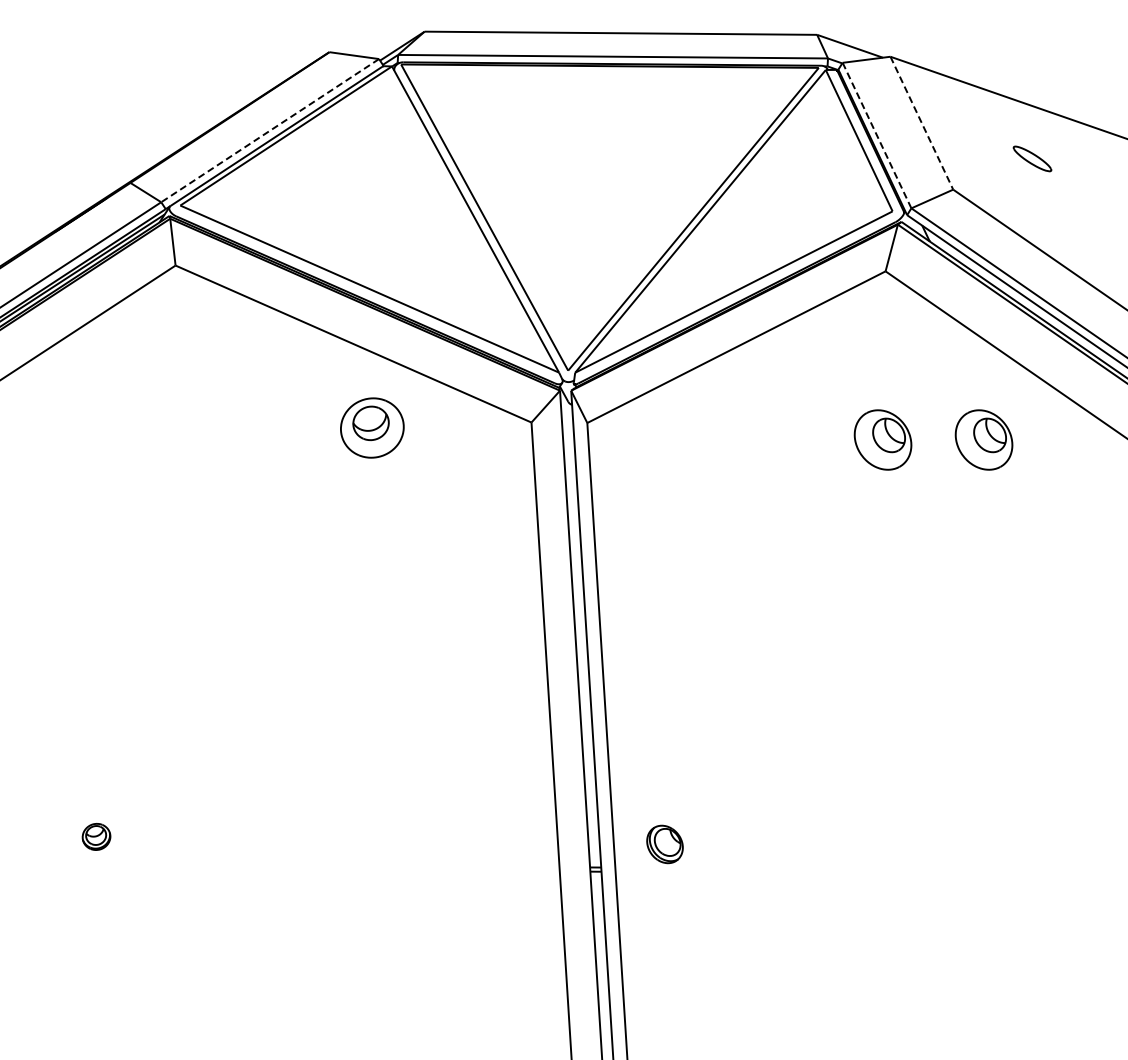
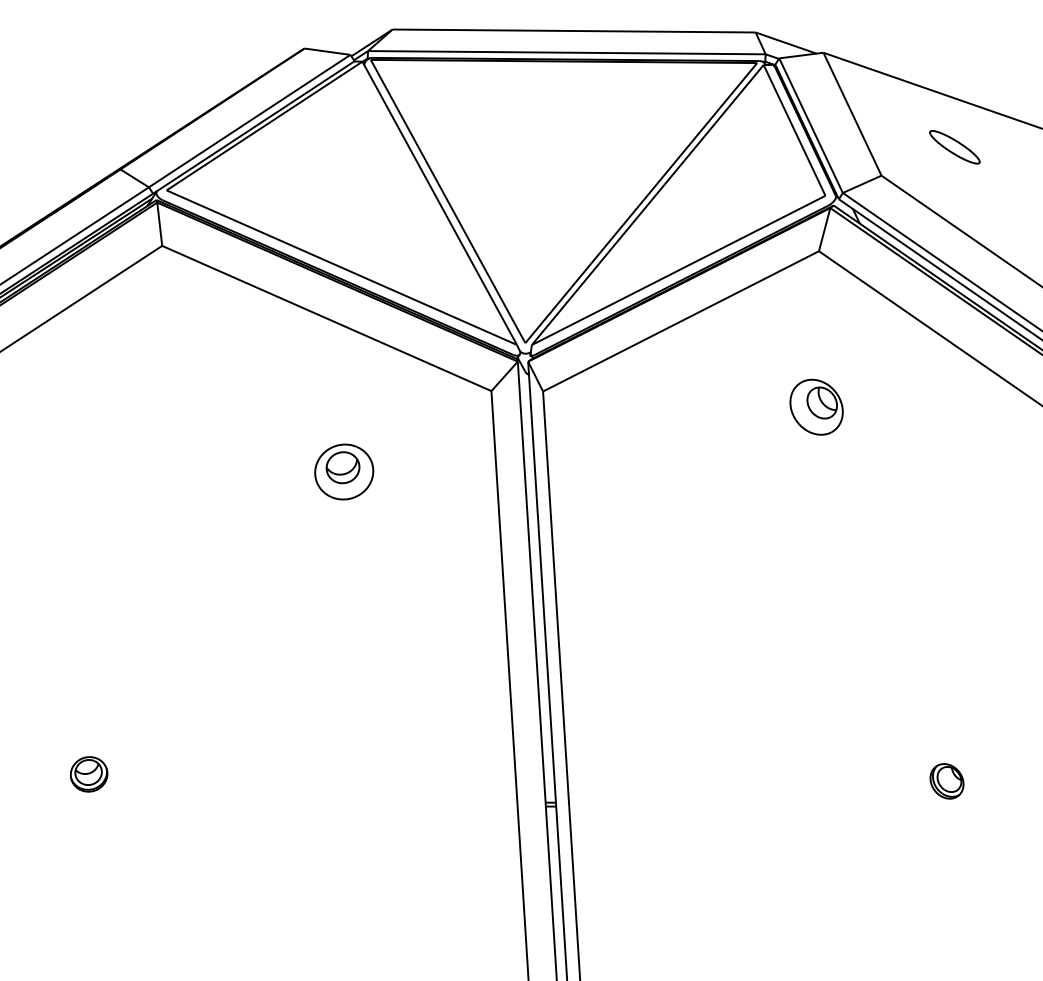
line: (922, 123) -> (853, 114), dashed -> solid
line: (269, 130) -> (249, 120), dashed -> solid
line: (876, 135) -> (810, 125), dashed -> solid
part: (1032, 158) -> (954, 146), size x1.43
part: (372, 427) -> (344, 471), moved
part: (983, 439) -> (909, 406), removed
part: (96, 836) -> (89, 774), size x1.43
part: (664, 844) -> (946, 781), moved

